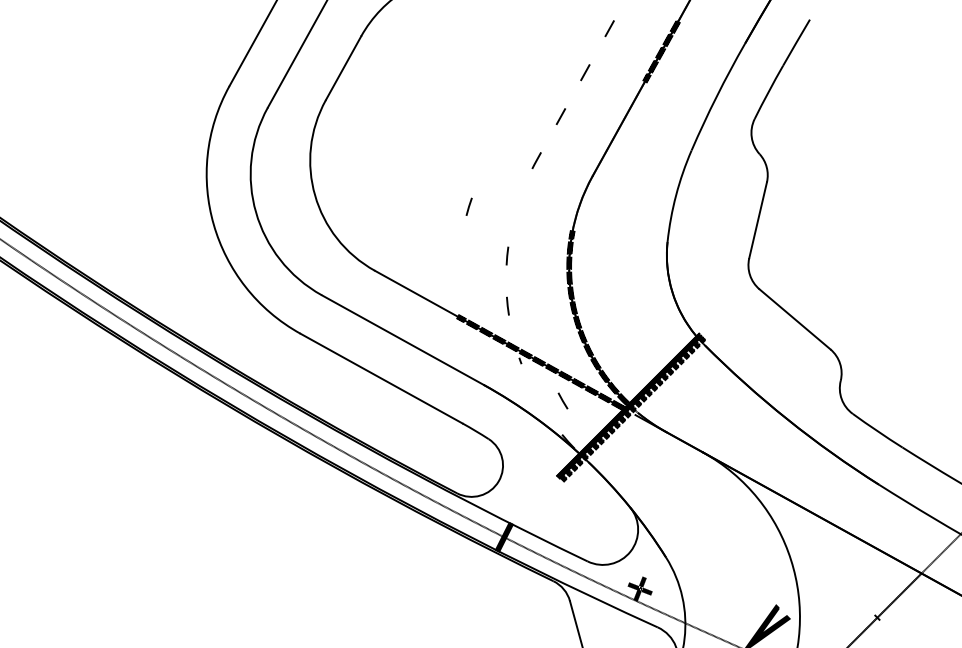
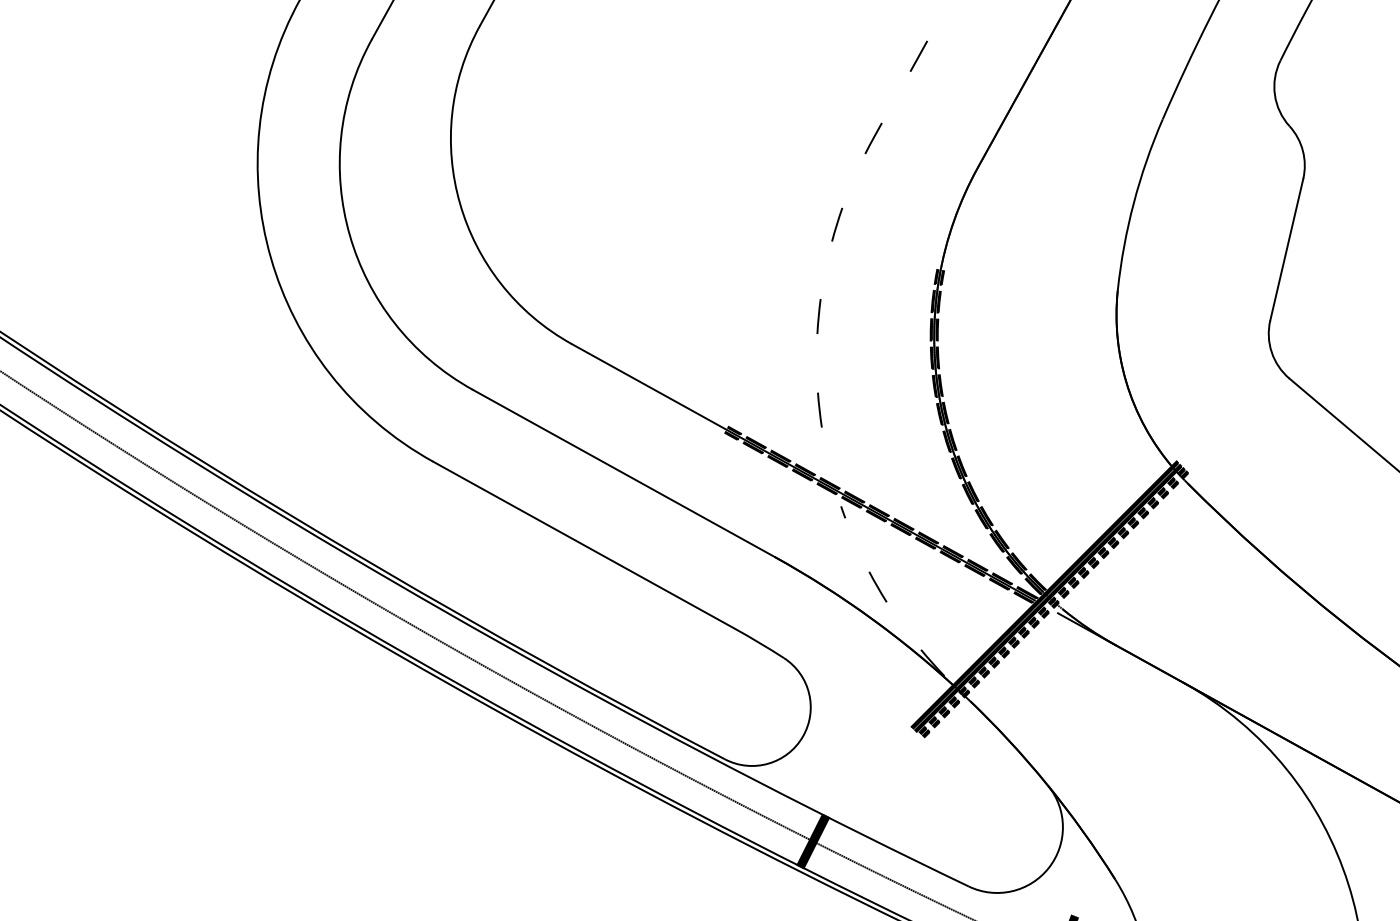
line: (468, 206) -> (835, 224), moved
line: (562, 400) -> (876, 586), moved

